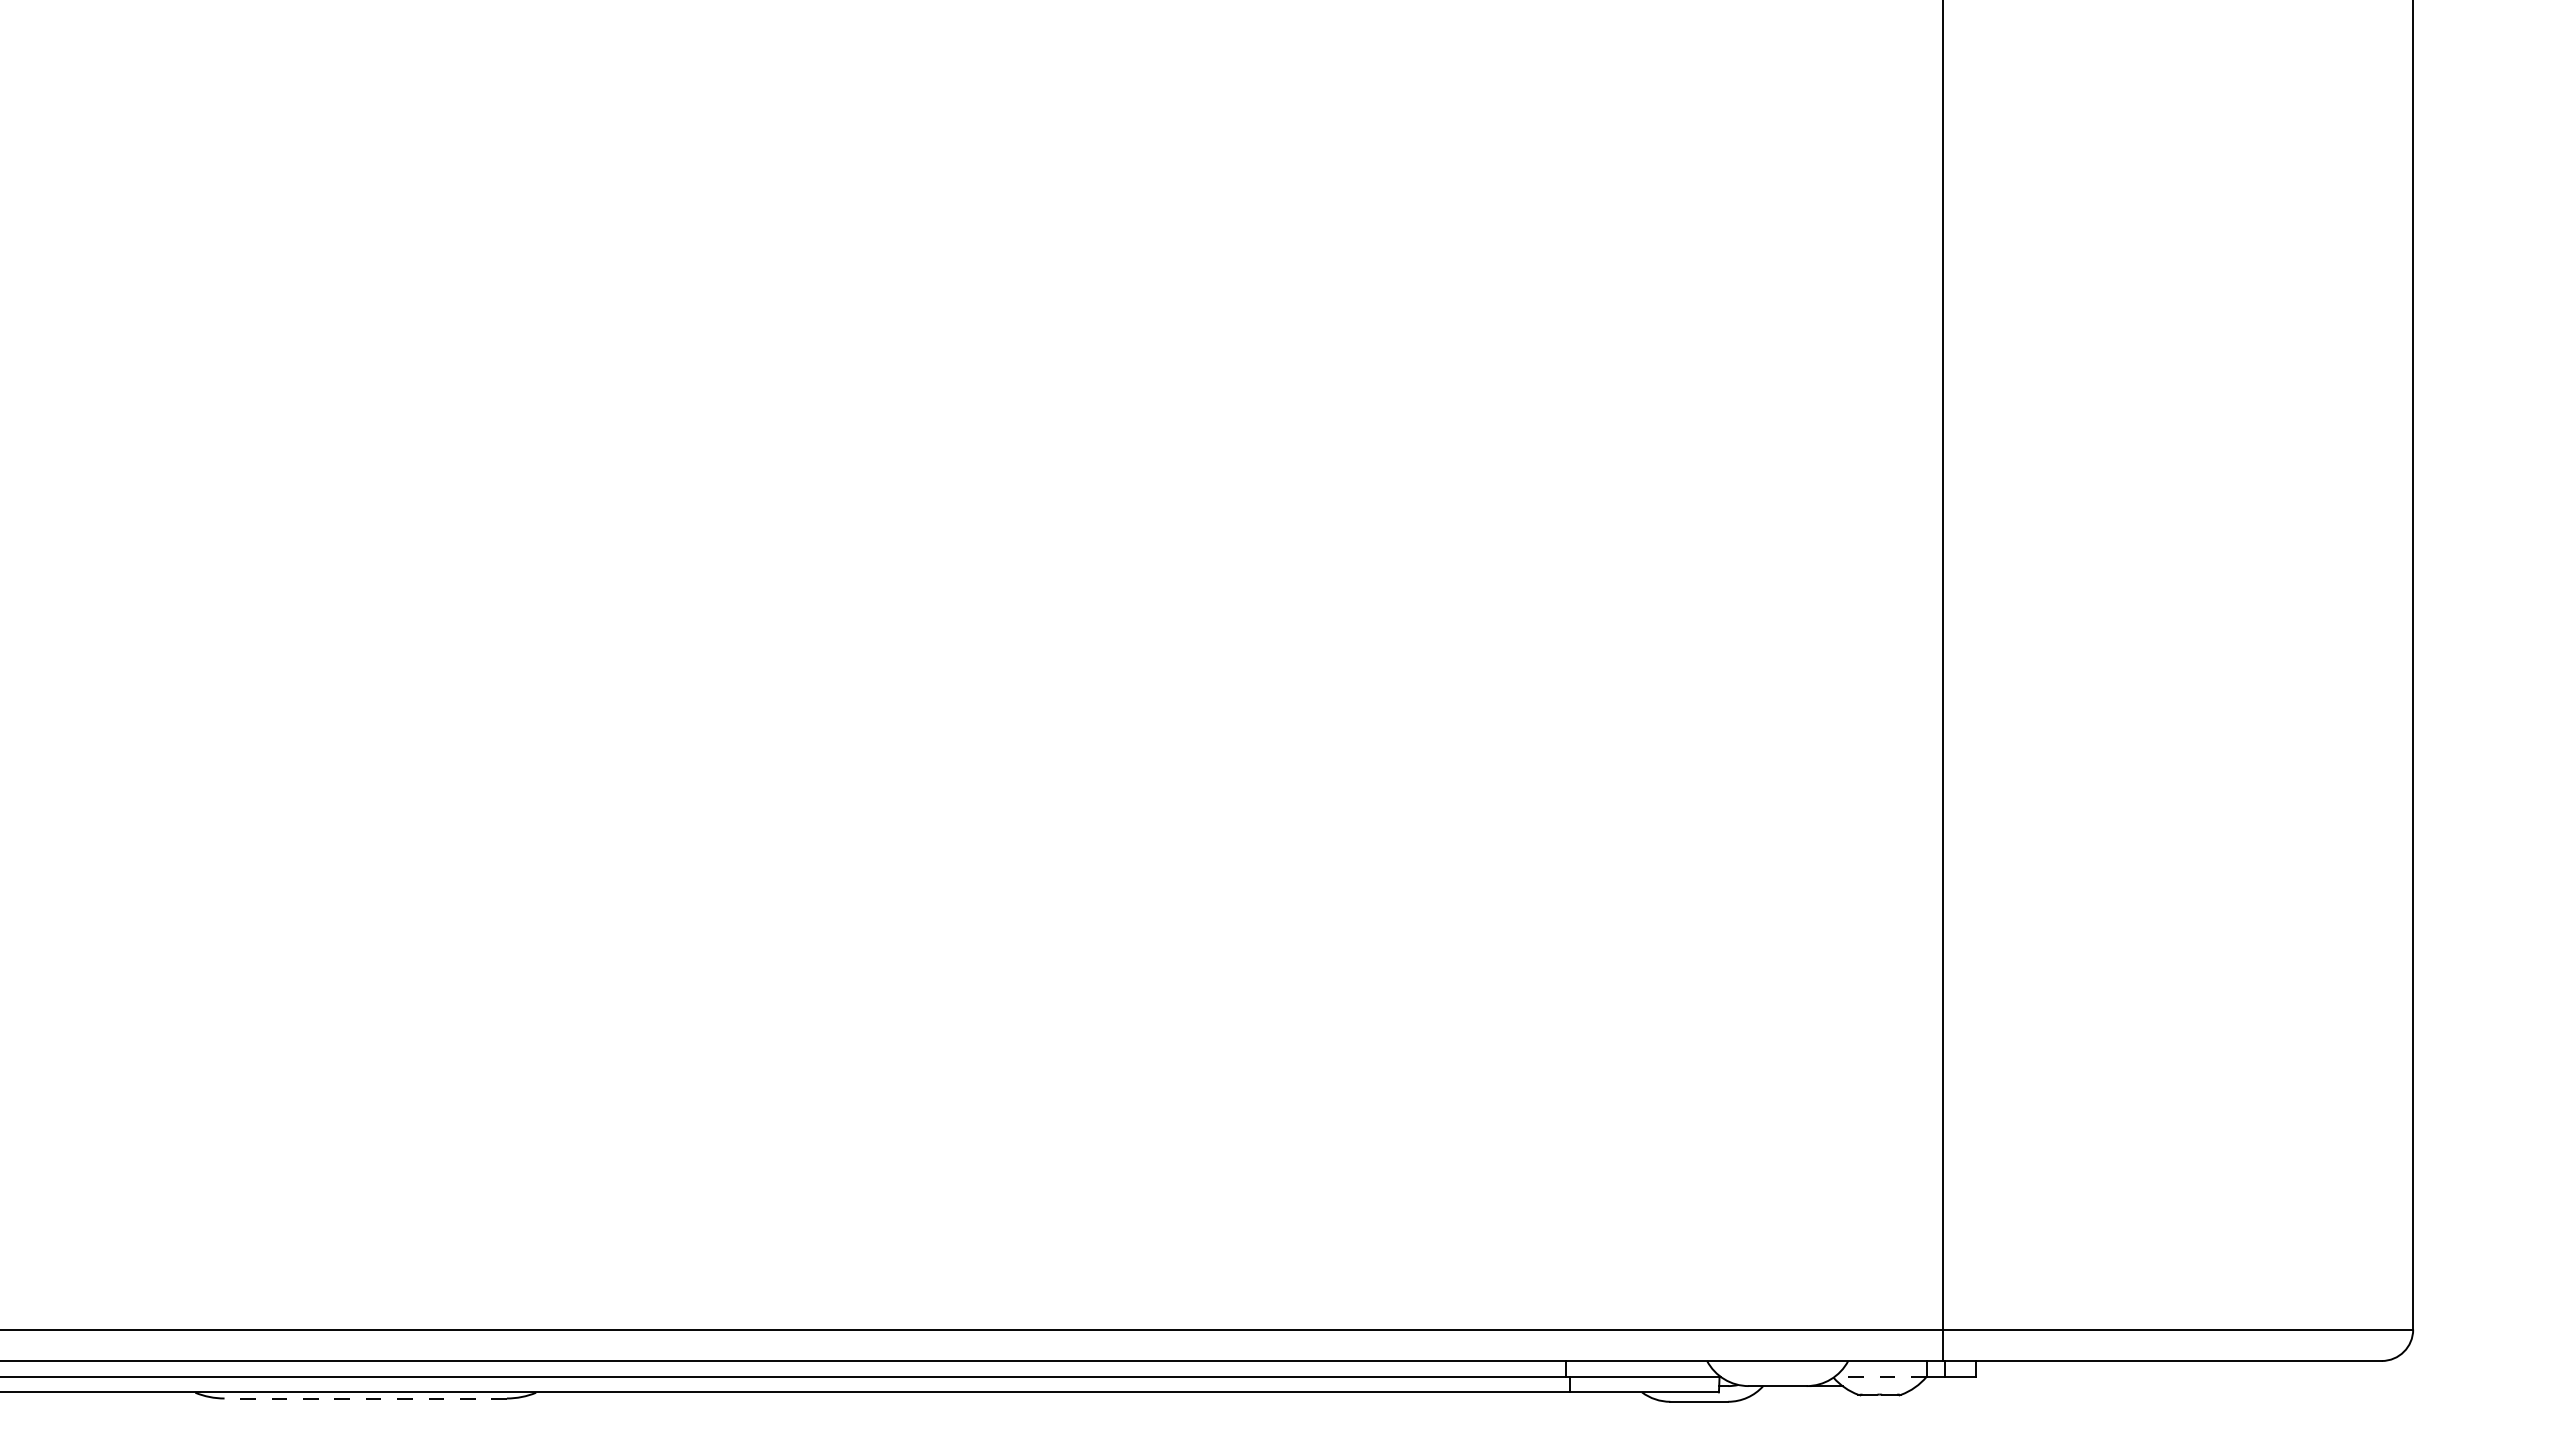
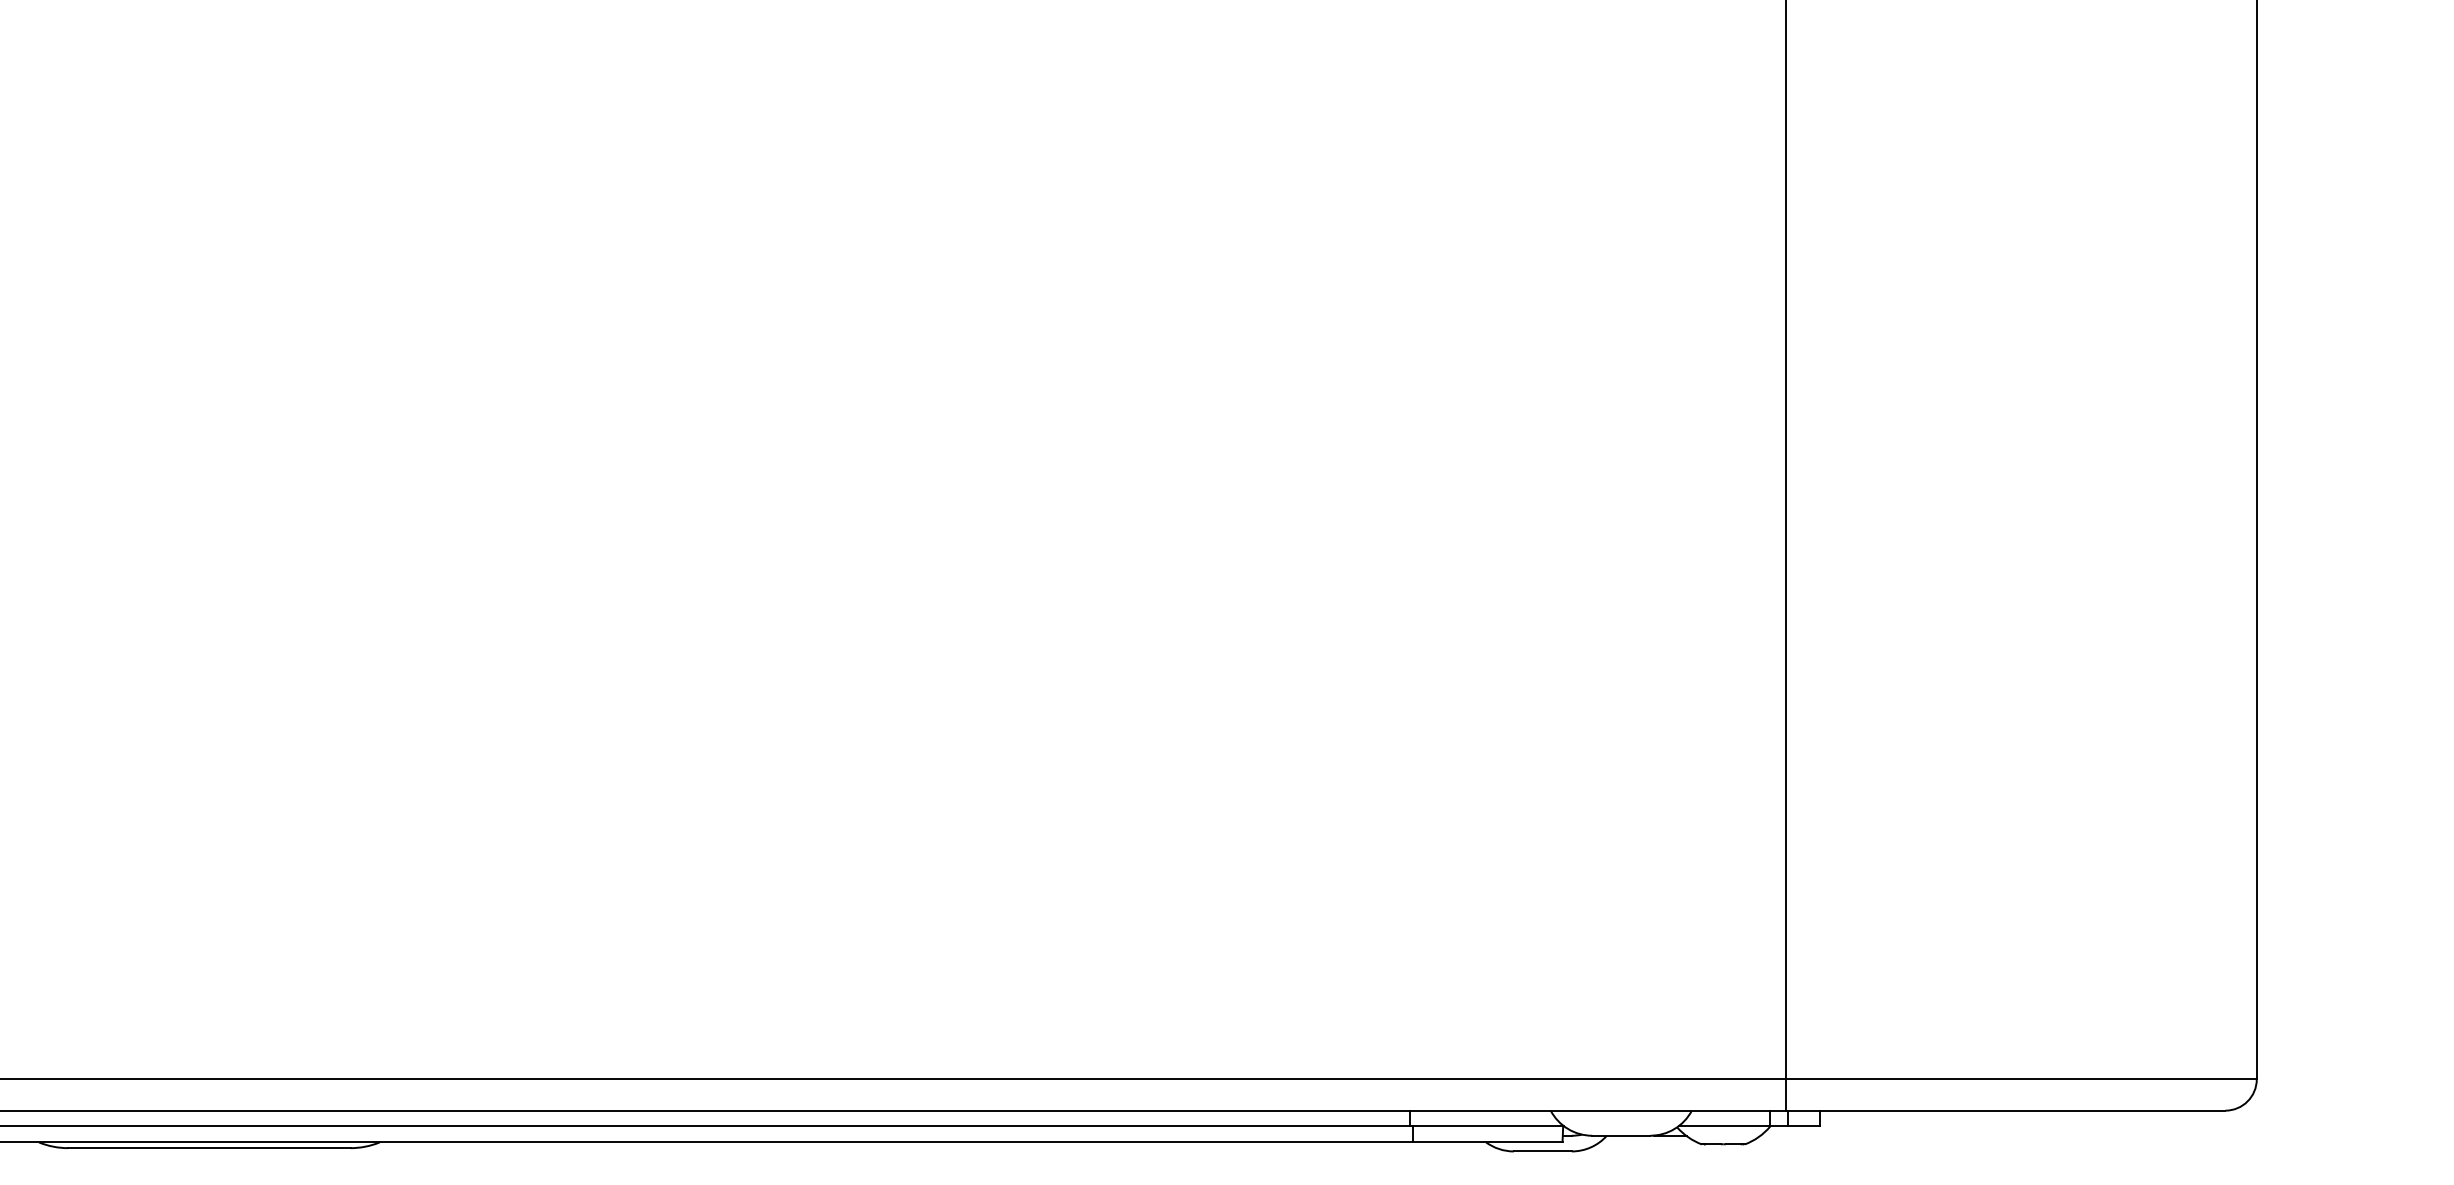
line: (1880, 1376) -> (1724, 1126), dashed -> solid
line: (365, 1398) -> (209, 1148), dashed -> solid

